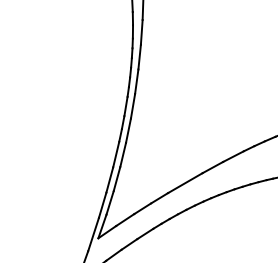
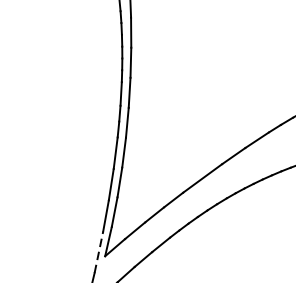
line: (93, 234) -> (98, 252), solid -> dashed

